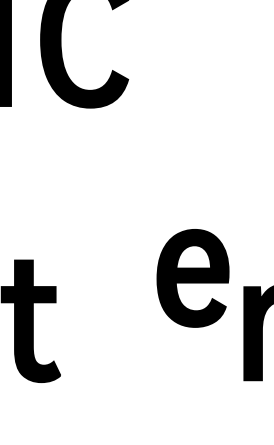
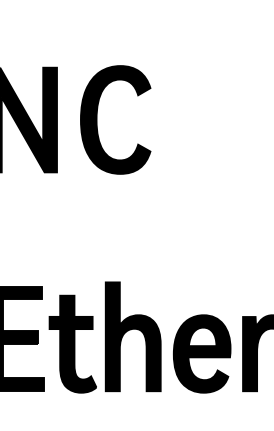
part: (193, 277) -> (202, 353), moved
part: (103, 304) -> (130, 330), added

